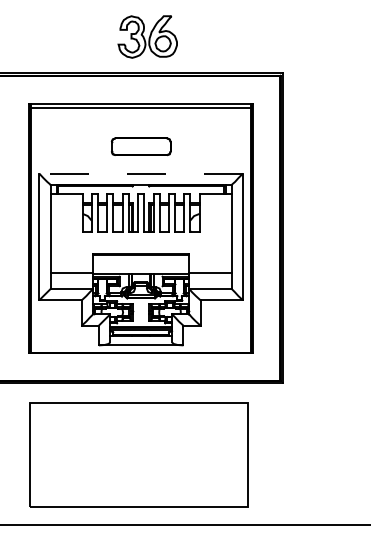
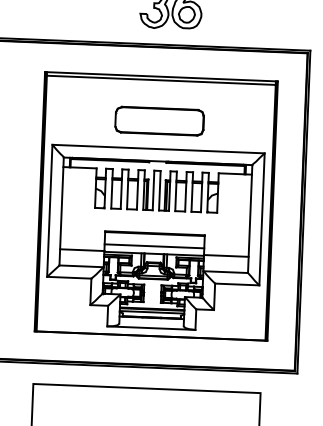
part: (141, 146) -> (160, 120), size x1.43
line: (141, 173) -> (158, 149), dashed -> solid
line: (140, 266) -> (153, 245), added

